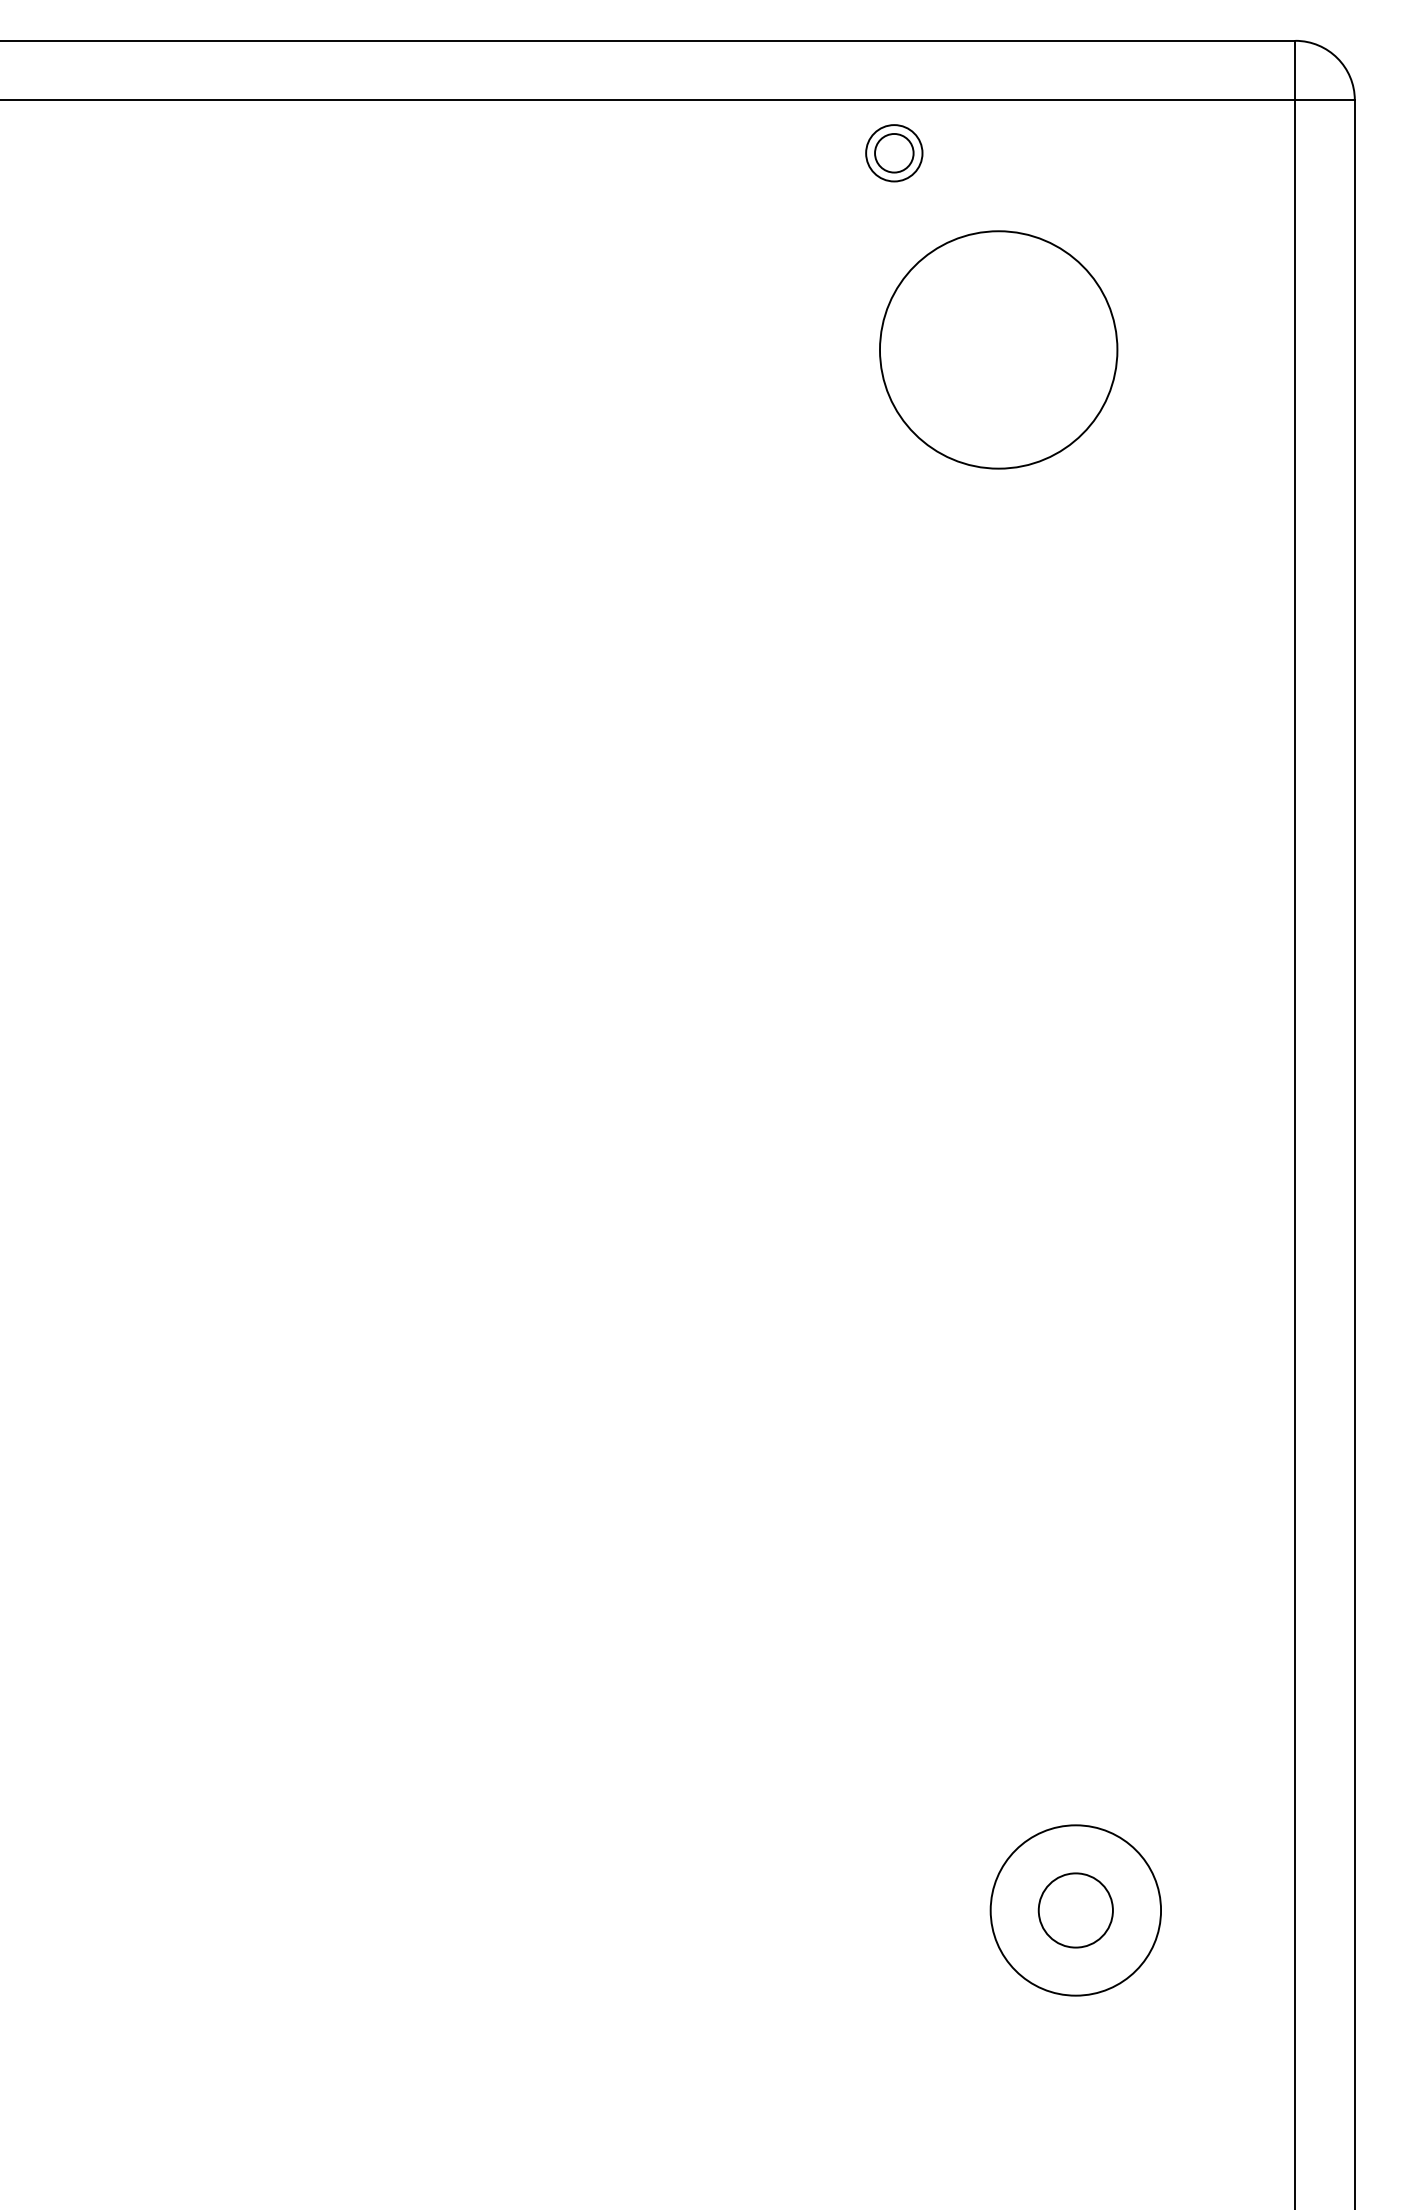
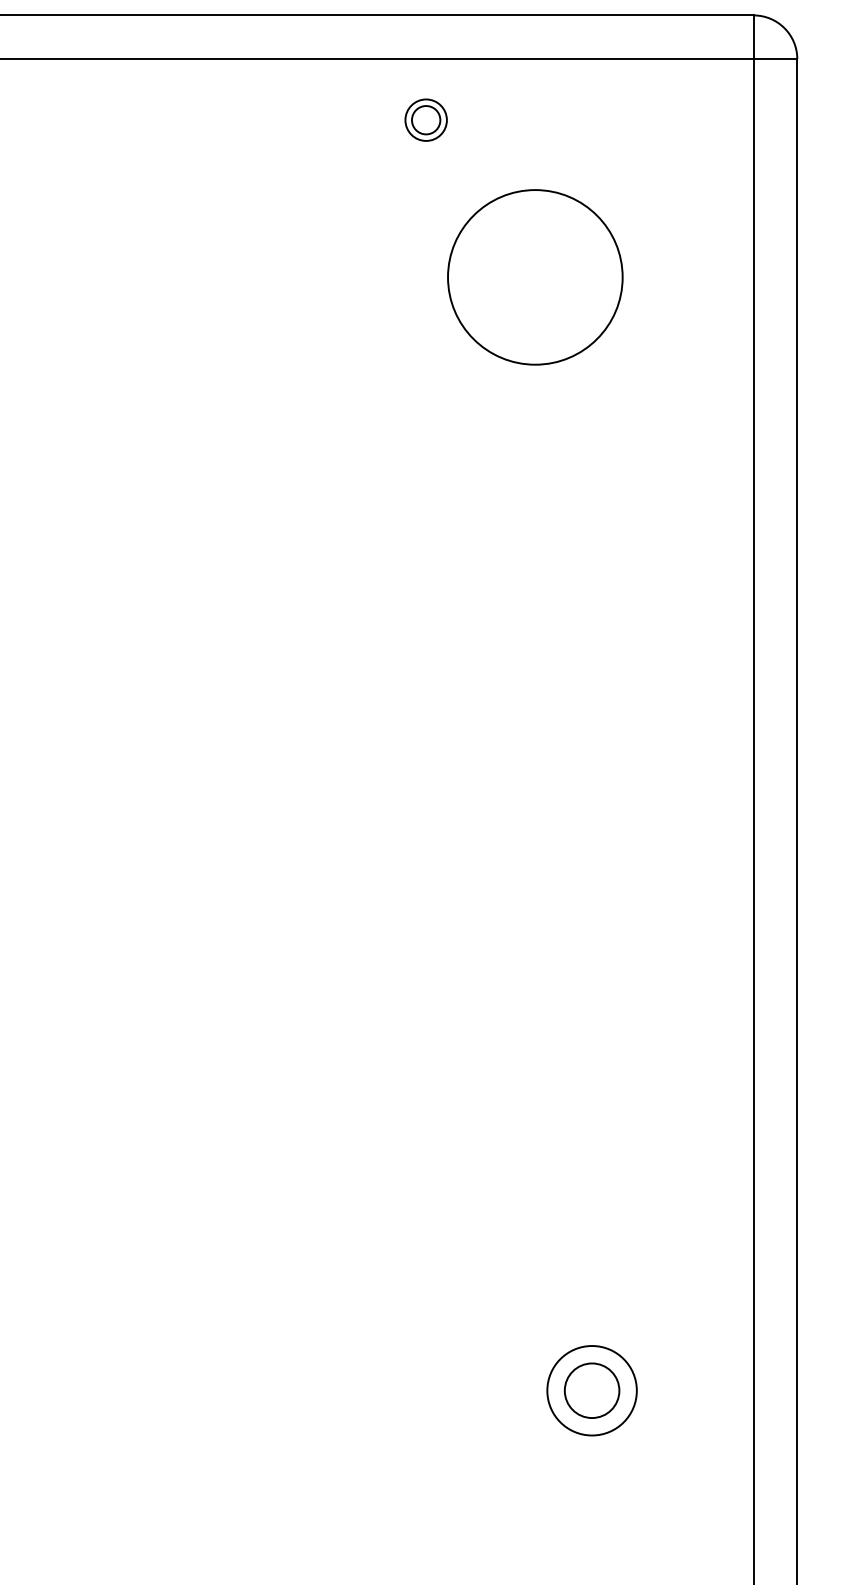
part: (894, 153) -> (426, 120), moved
circle: (998, 349) -> (535, 277), moved
circle: (1075, 1910) -> (591, 1390), size x0.71

